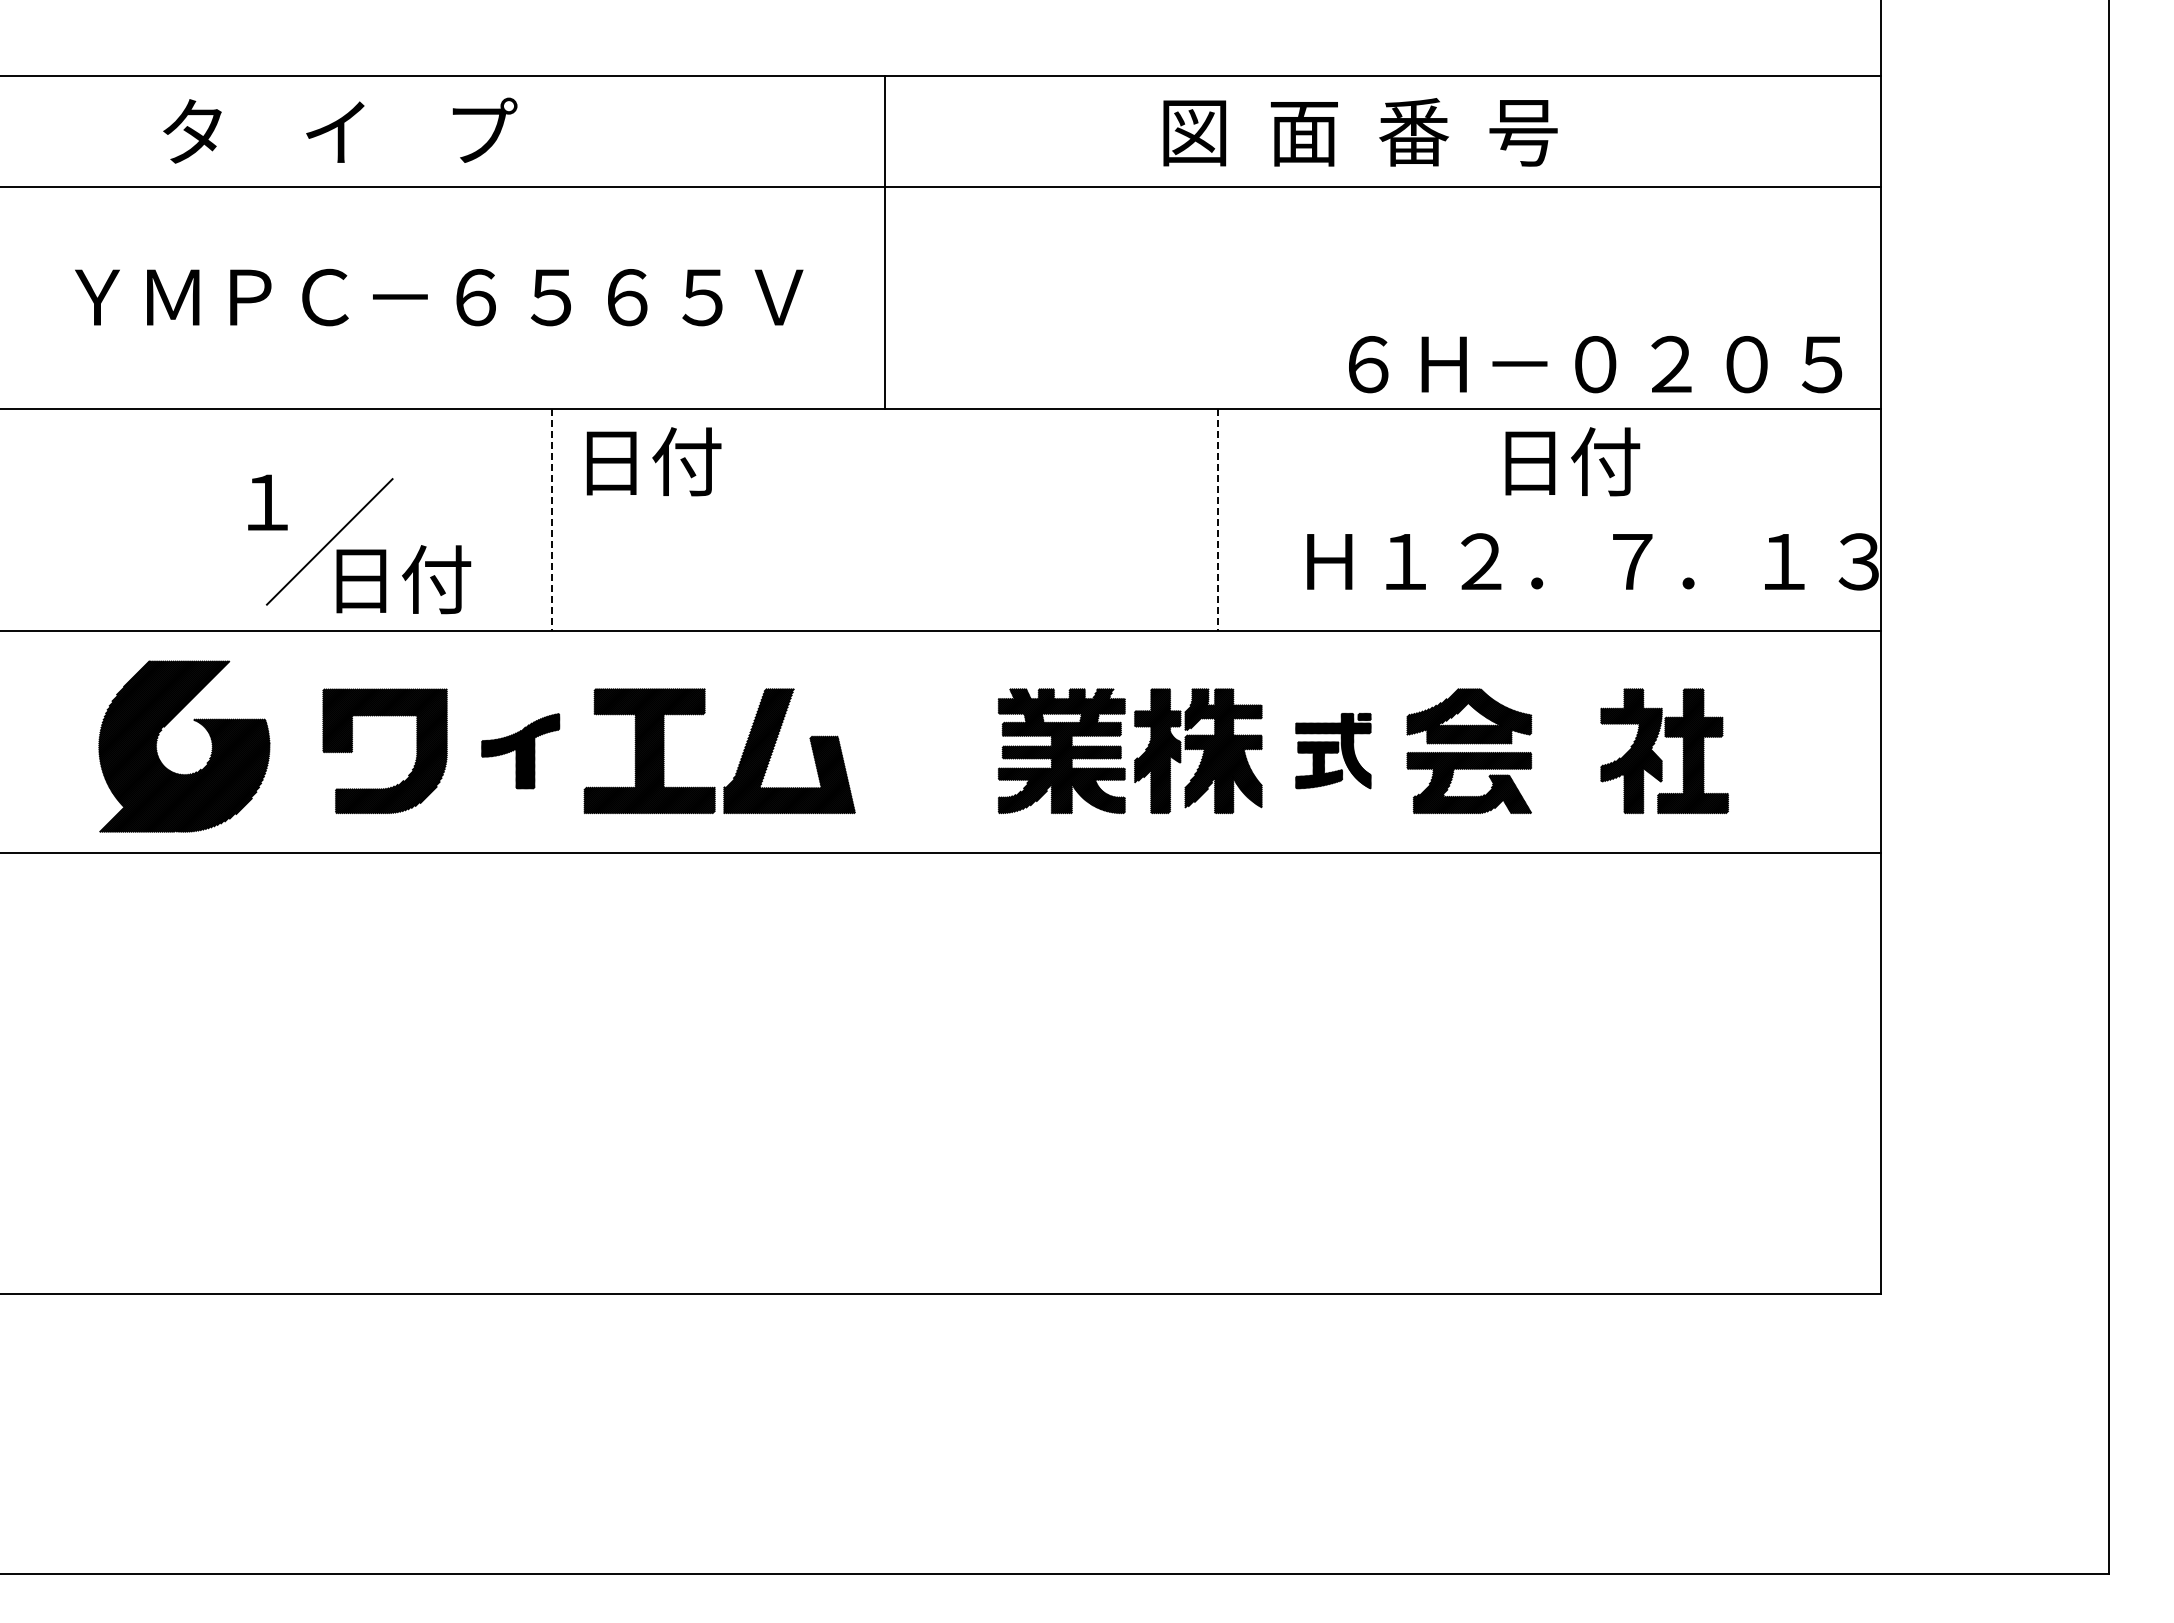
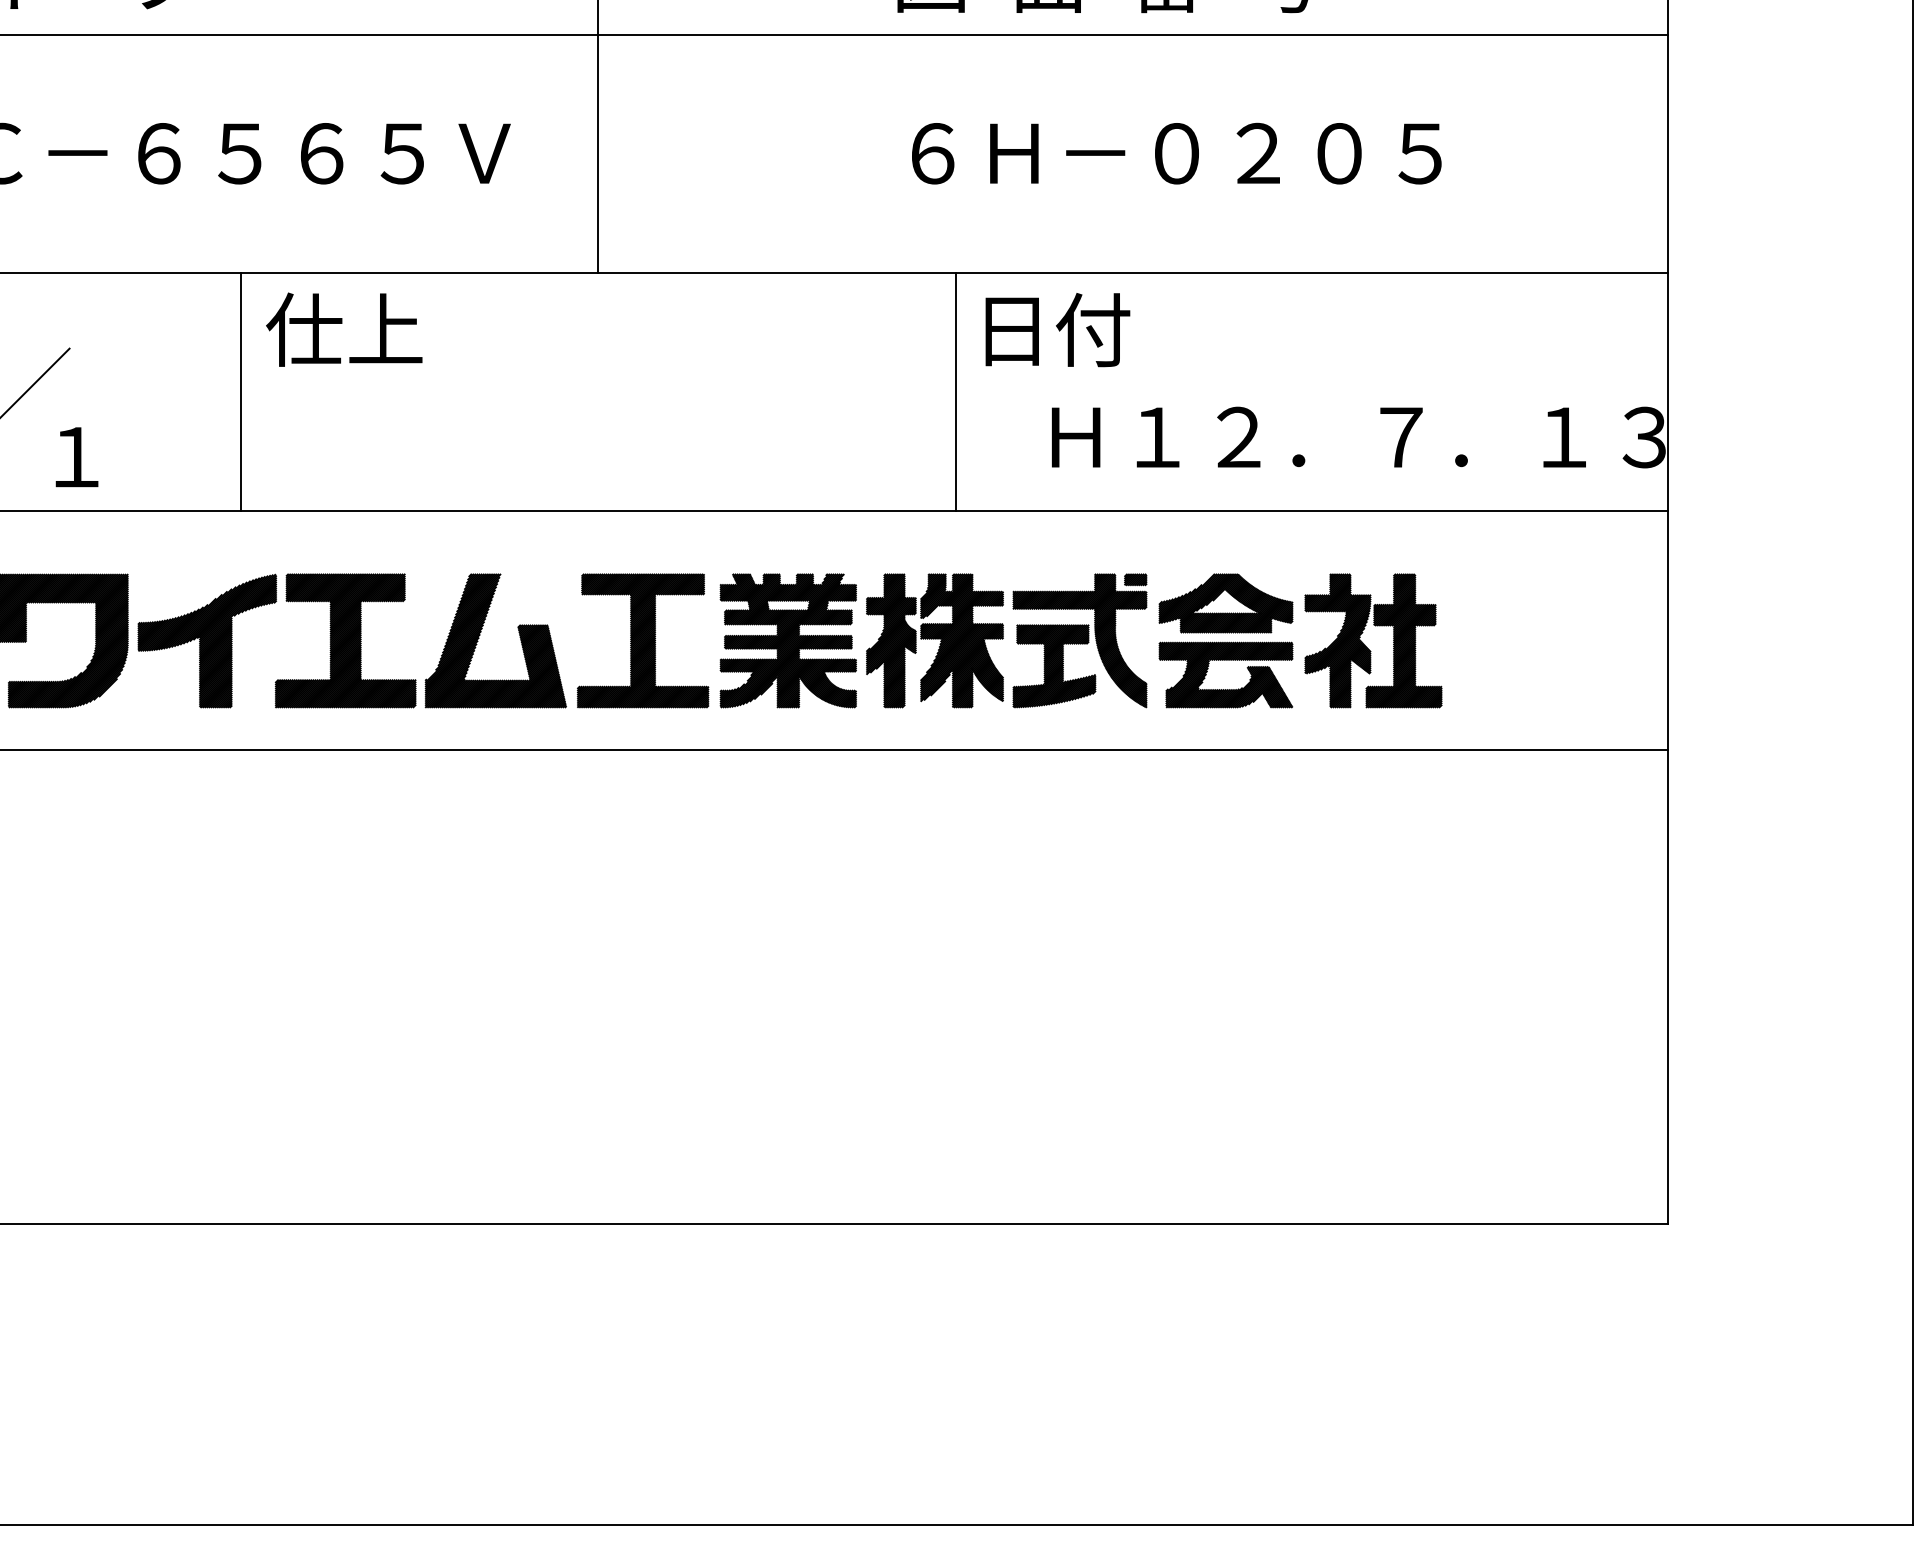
text: (1595, 364) -> (1176, 153), moved
text: (648, 461) -> (344, 329), 日付 -> 仕上
text: (1572, 461) -> (1057, 329), moved
line: (551, 520) -> (240, 393), dashed -> solid
line: (1217, 520) -> (955, 393), dashed -> solid
text: (403, 579) -> (81, 456), 日付 -> １
part: (520, 750) -> (206, 640), size x1.67
part: (926, 750) -> (643, 640), added
part: (1333, 750) -> (1080, 640), size x1.67
part: (1658, 756) -> (1366, 646), moved

